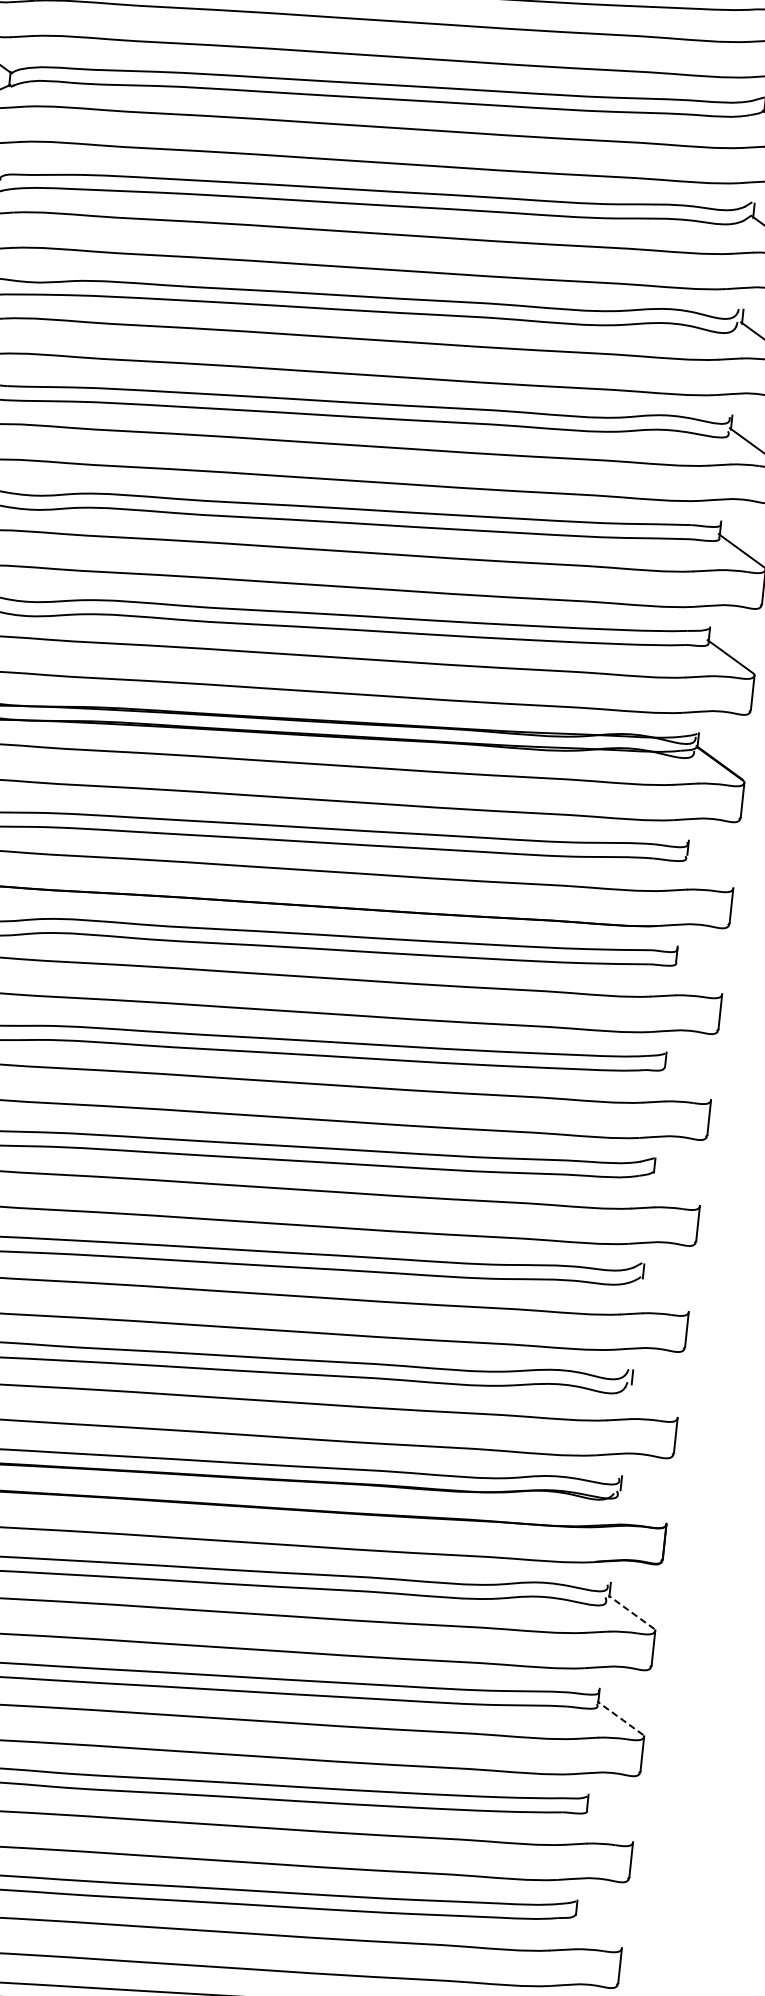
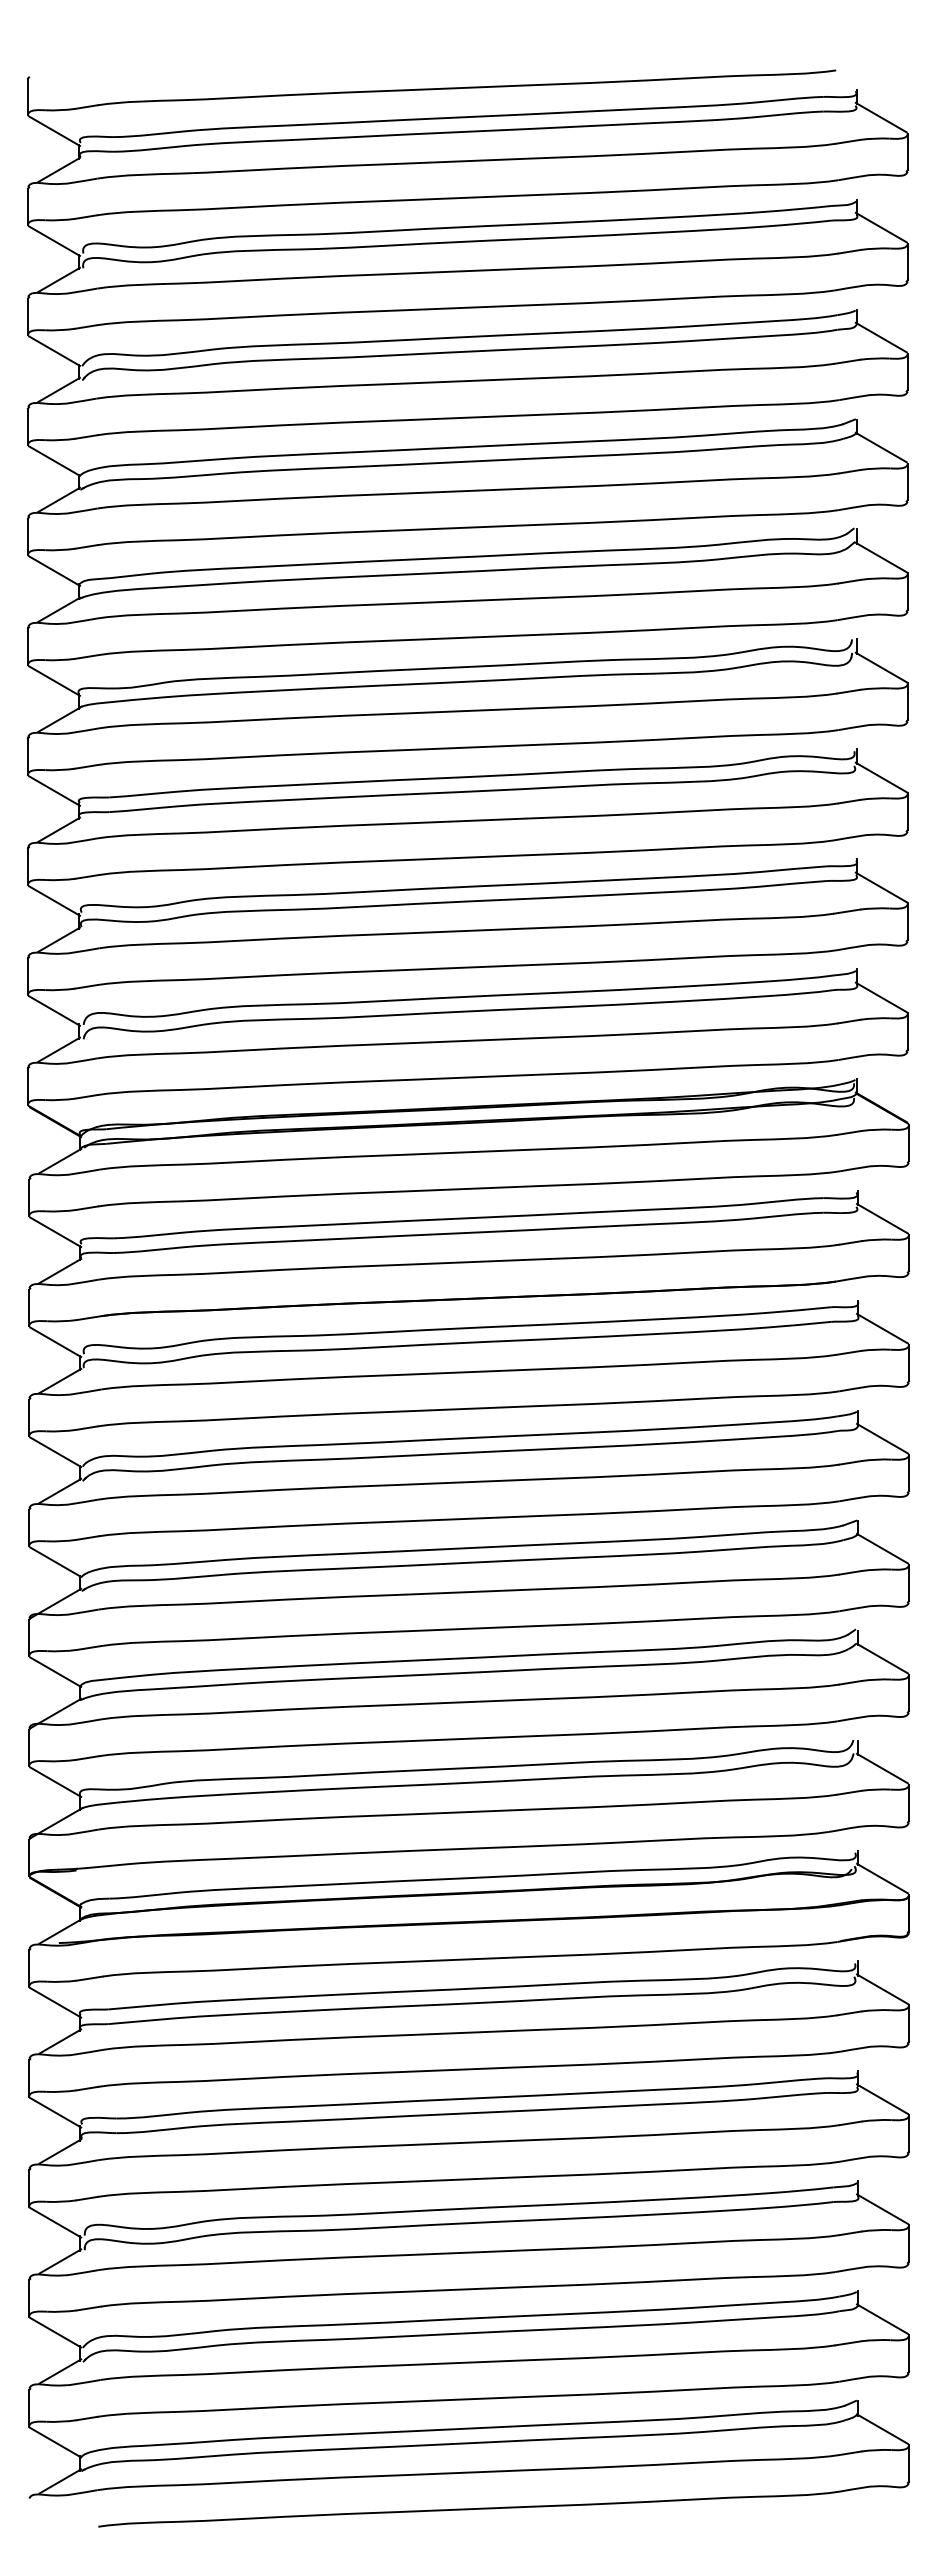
line: (708, 869) -> (881, 1218), added
line: (698, 975) -> (882, 1328), added
line: (687, 1081) -> (882, 1438), added
line: (676, 1187) -> (882, 1548), added
line: (664, 1293) -> (882, 1658), added
line: (653, 1399) -> (882, 1768), added
line: (642, 1505) -> (882, 1878), added
line: (631, 1611) -> (882, 1988), dashed -> solid
line: (620, 1717) -> (882, 2098), dashed -> solid
line: (609, 1823) -> (882, 2208), added
line: (598, 1929) -> (882, 2318), added

